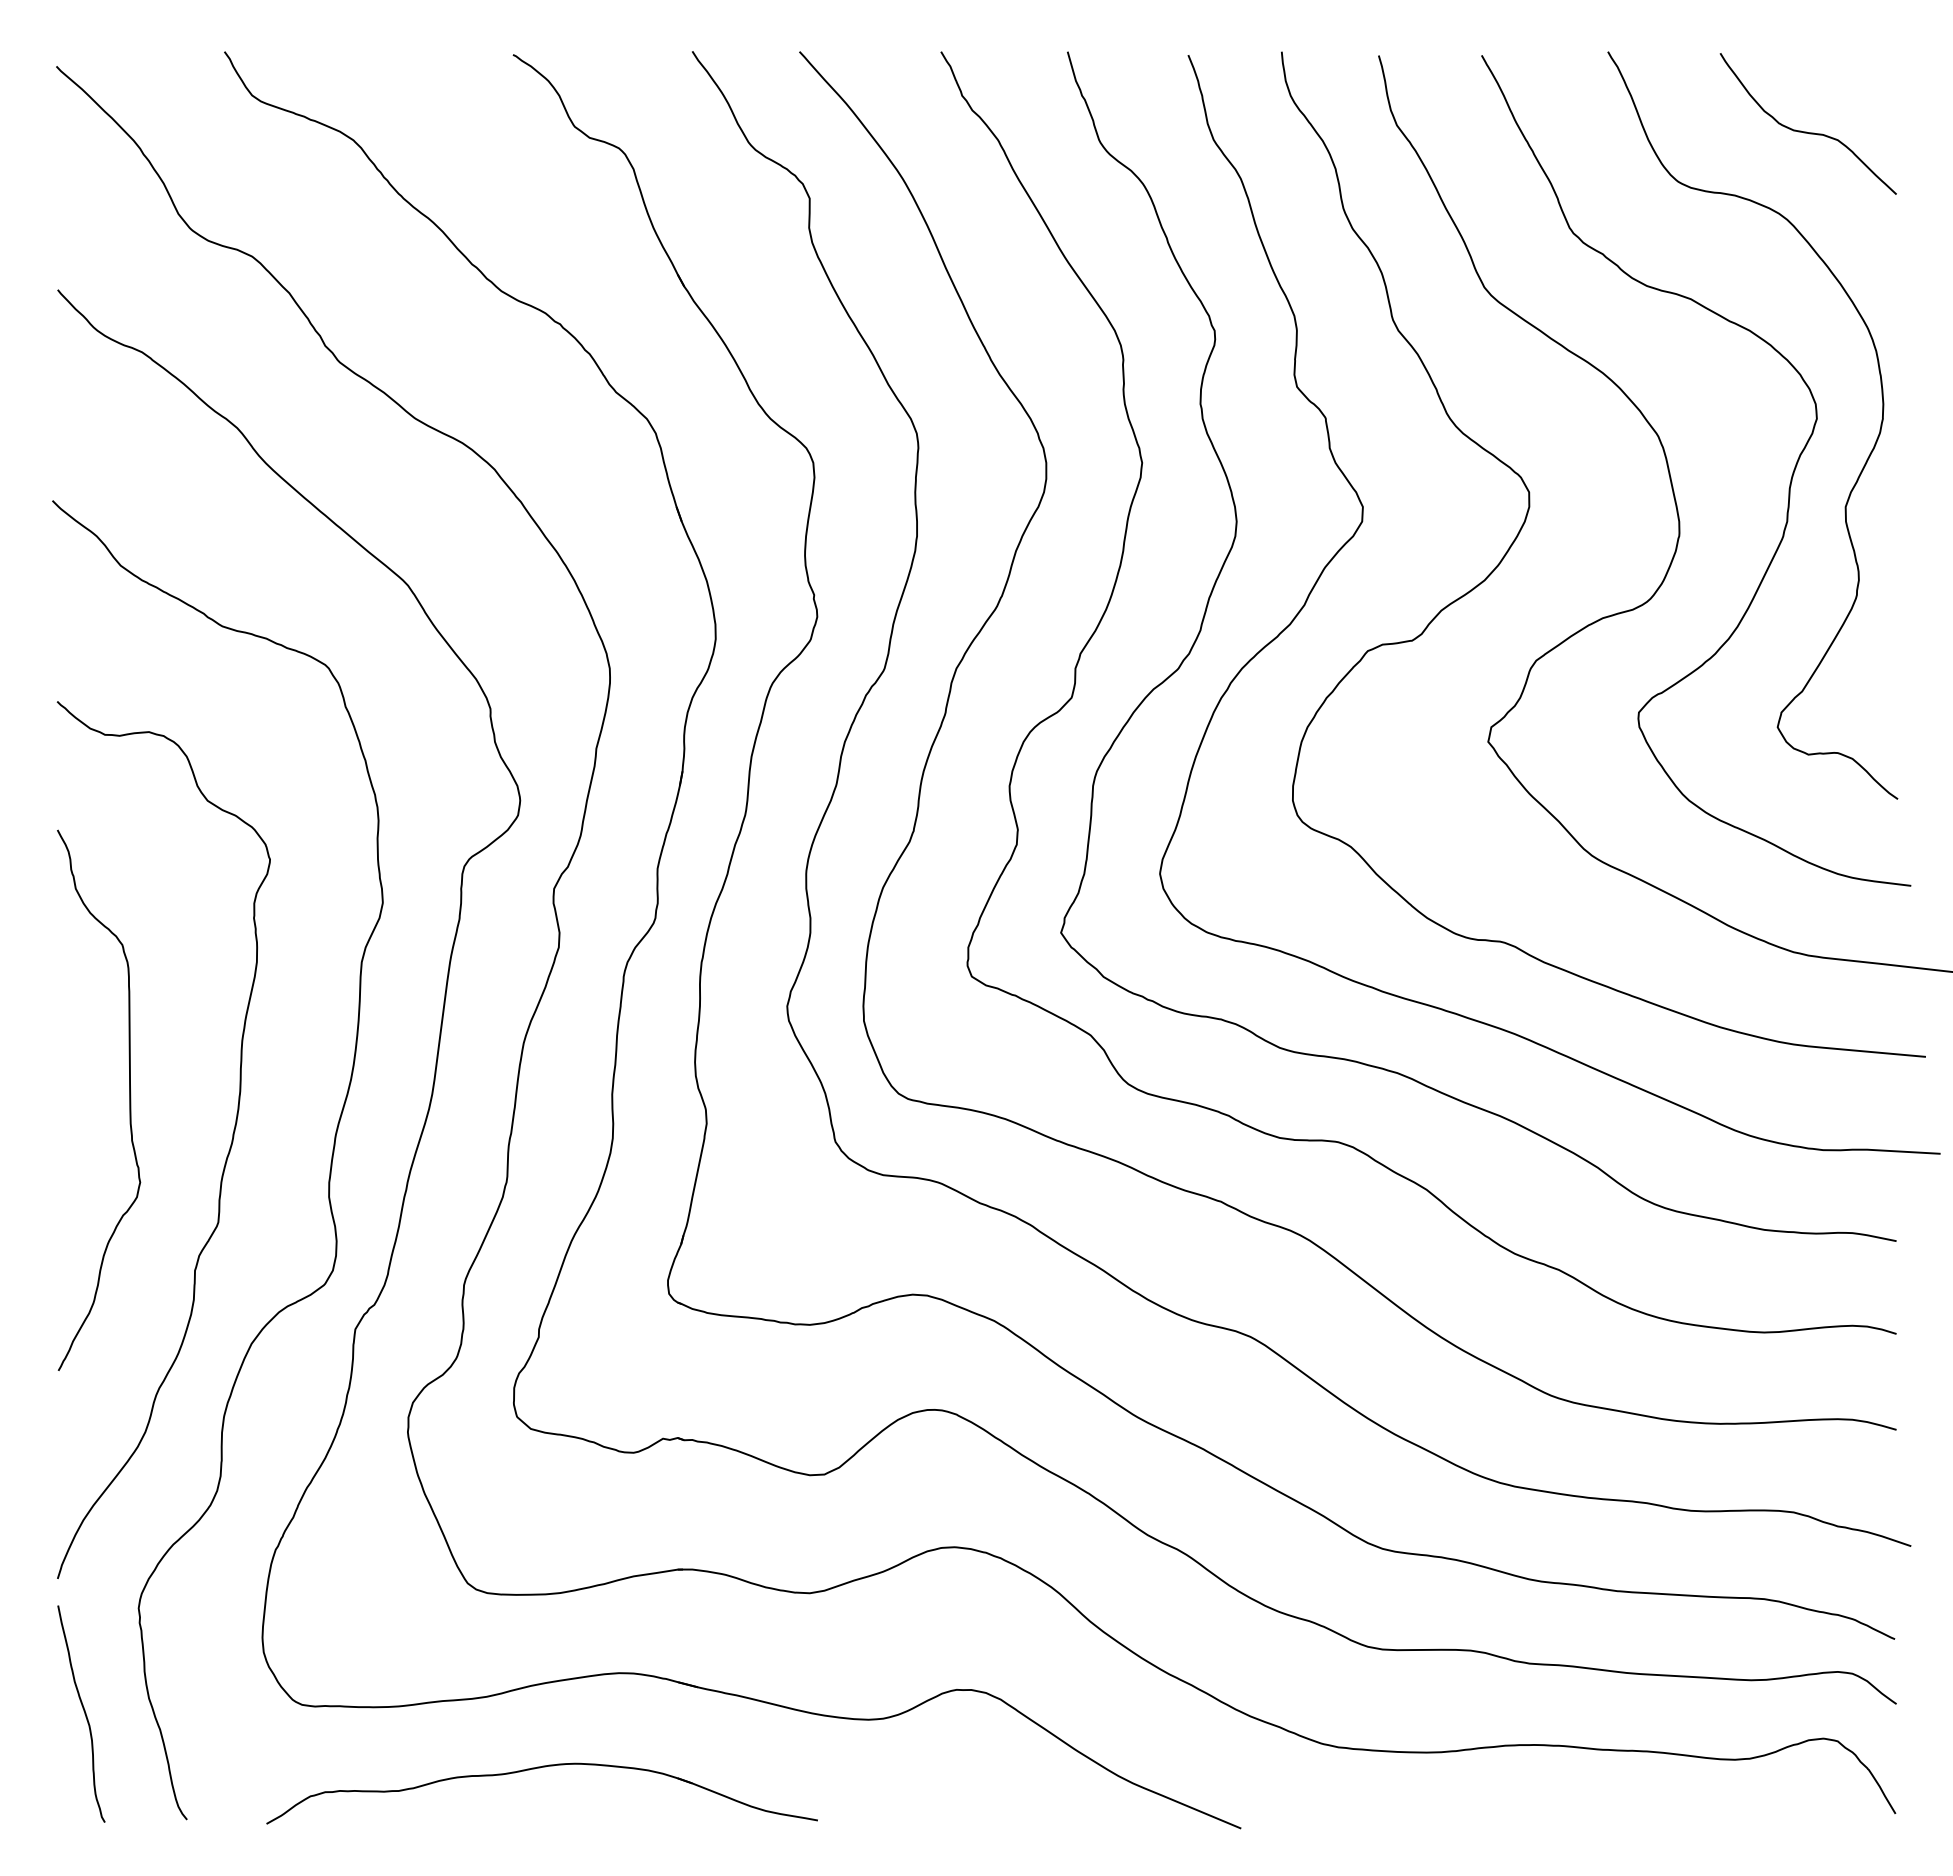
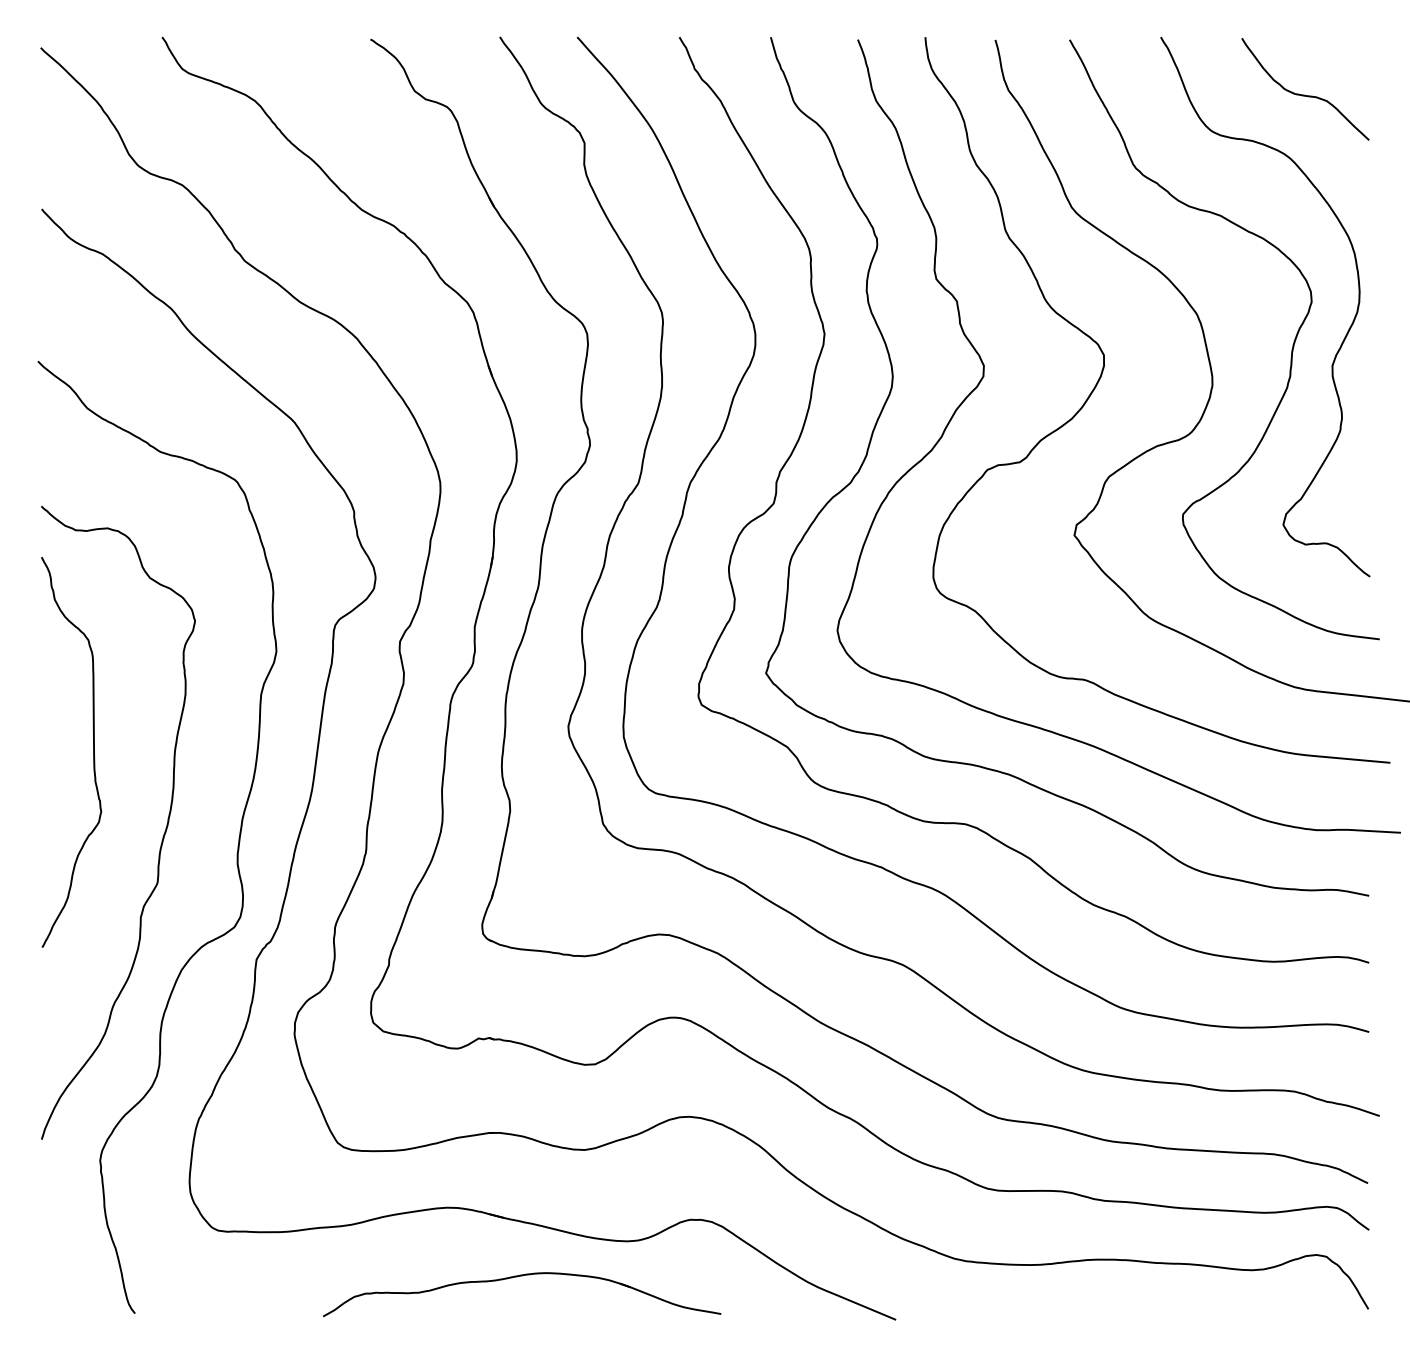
curve: (129, 1099) -> (93, 751), moved
curve: (83, 1711) -> (60, 1235), removed
part: (534, 1769) -> (516, 1277), moved

